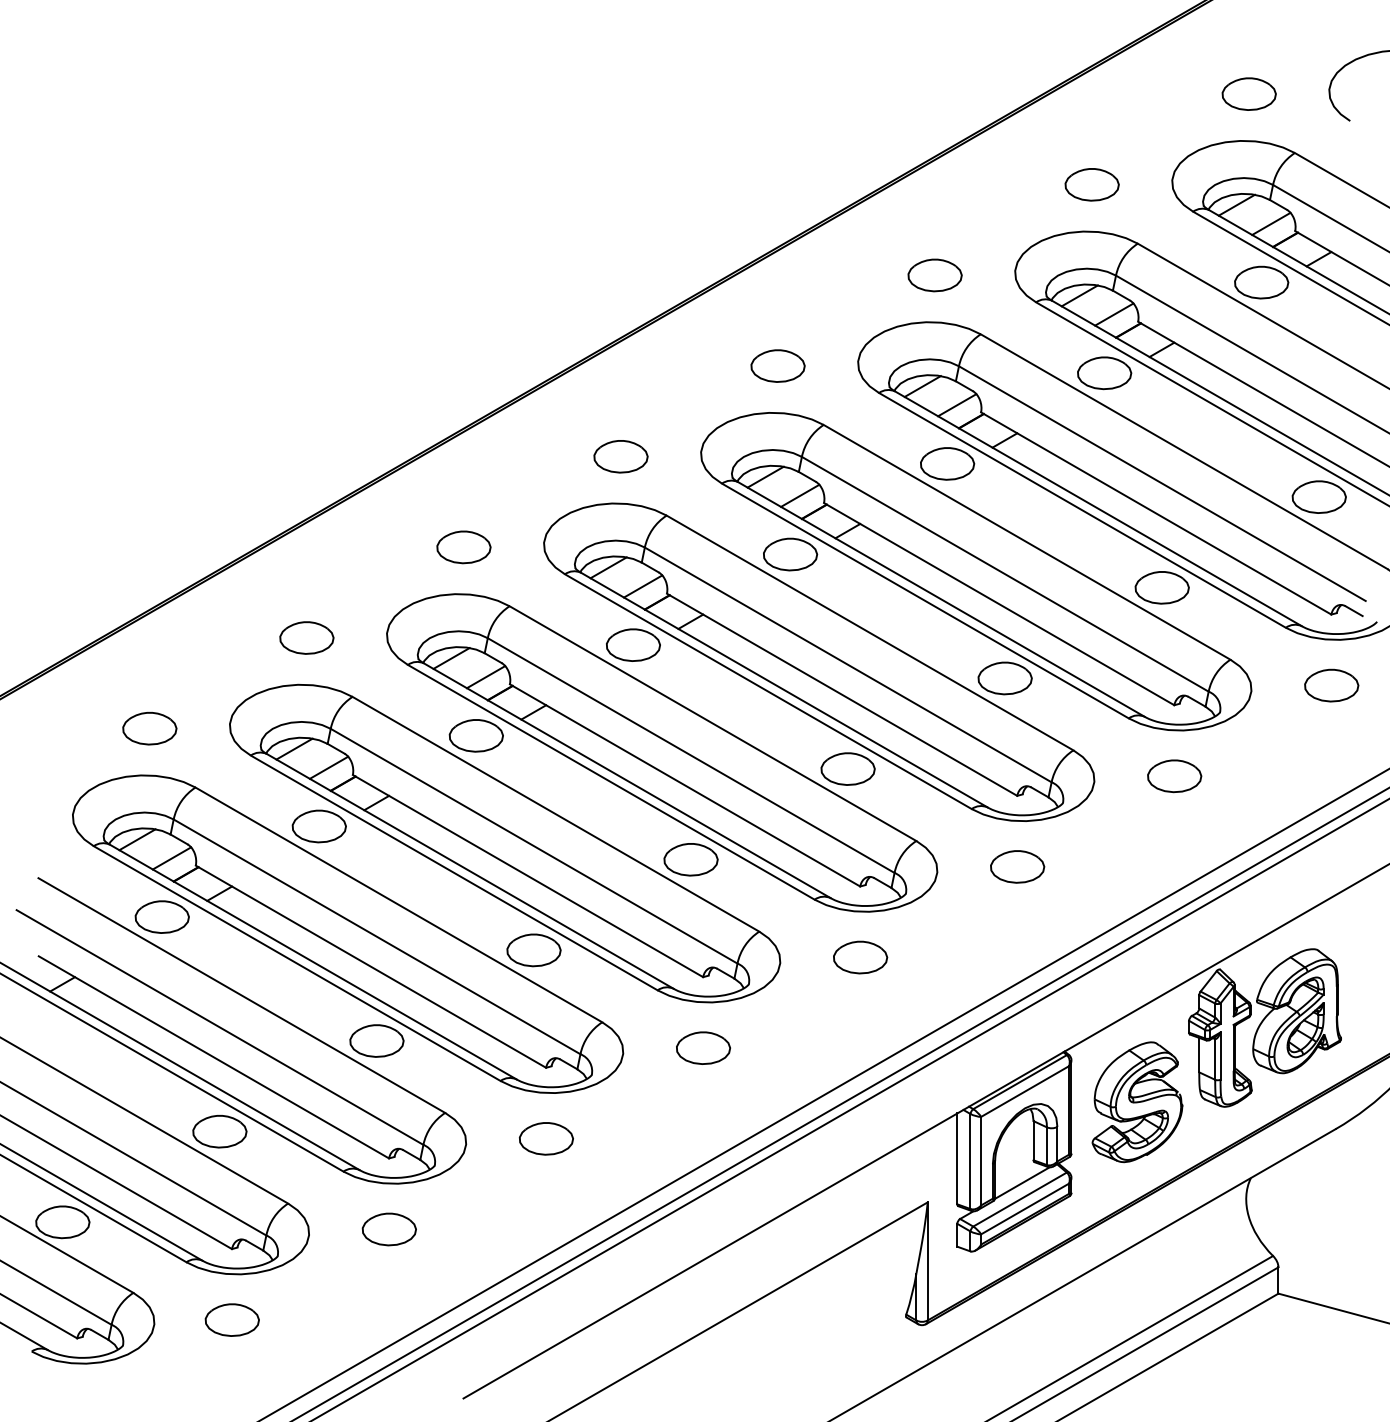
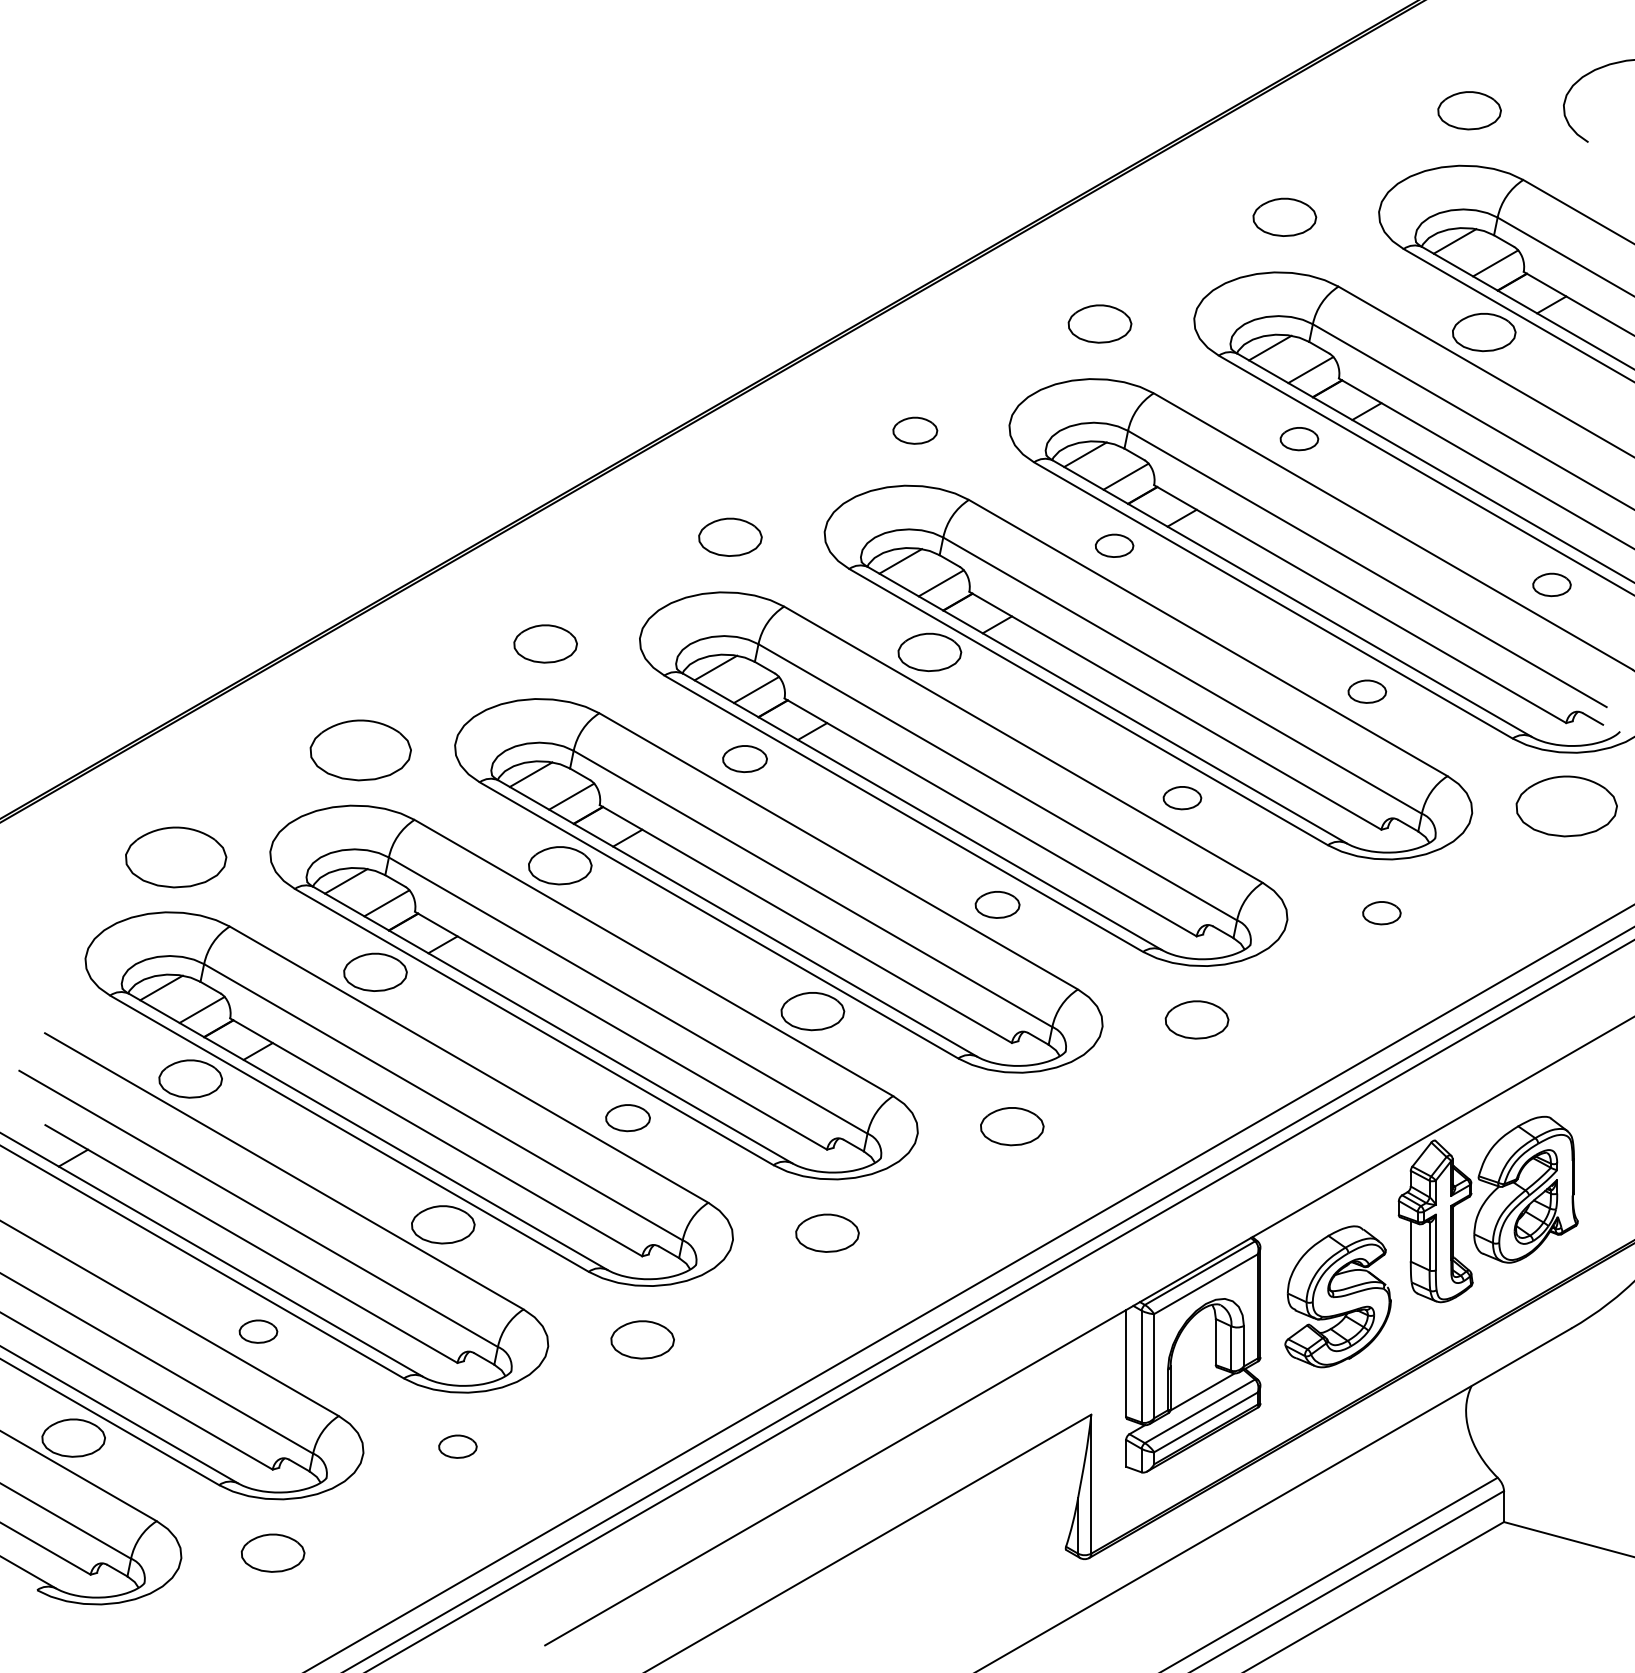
part: (778, 365) -> (915, 430), size x0.7
part: (1104, 372) -> (1299, 438), size x0.6
part: (947, 463) -> (1114, 545), size x0.6
part: (1318, 496) -> (1551, 584), size x0.6
part: (1162, 587) -> (1367, 691), size x0.6
part: (306, 637) -> (360, 750), size x1.6
part: (632, 644) -> (744, 758), size x0.7
part: (1005, 677) -> (1182, 797), size x0.6
part: (1331, 685) -> (1566, 806), size x1.6
part: (149, 727) -> (175, 856), size x1.6
part: (847, 768) -> (997, 904), size x0.7
part: (1174, 775) -> (1381, 912), size x0.6
part: (533, 949) -> (627, 1117), size x0.7
part: (219, 1131) -> (258, 1331), size x0.6
part: (389, 1229) -> (457, 1446), size x0.6

